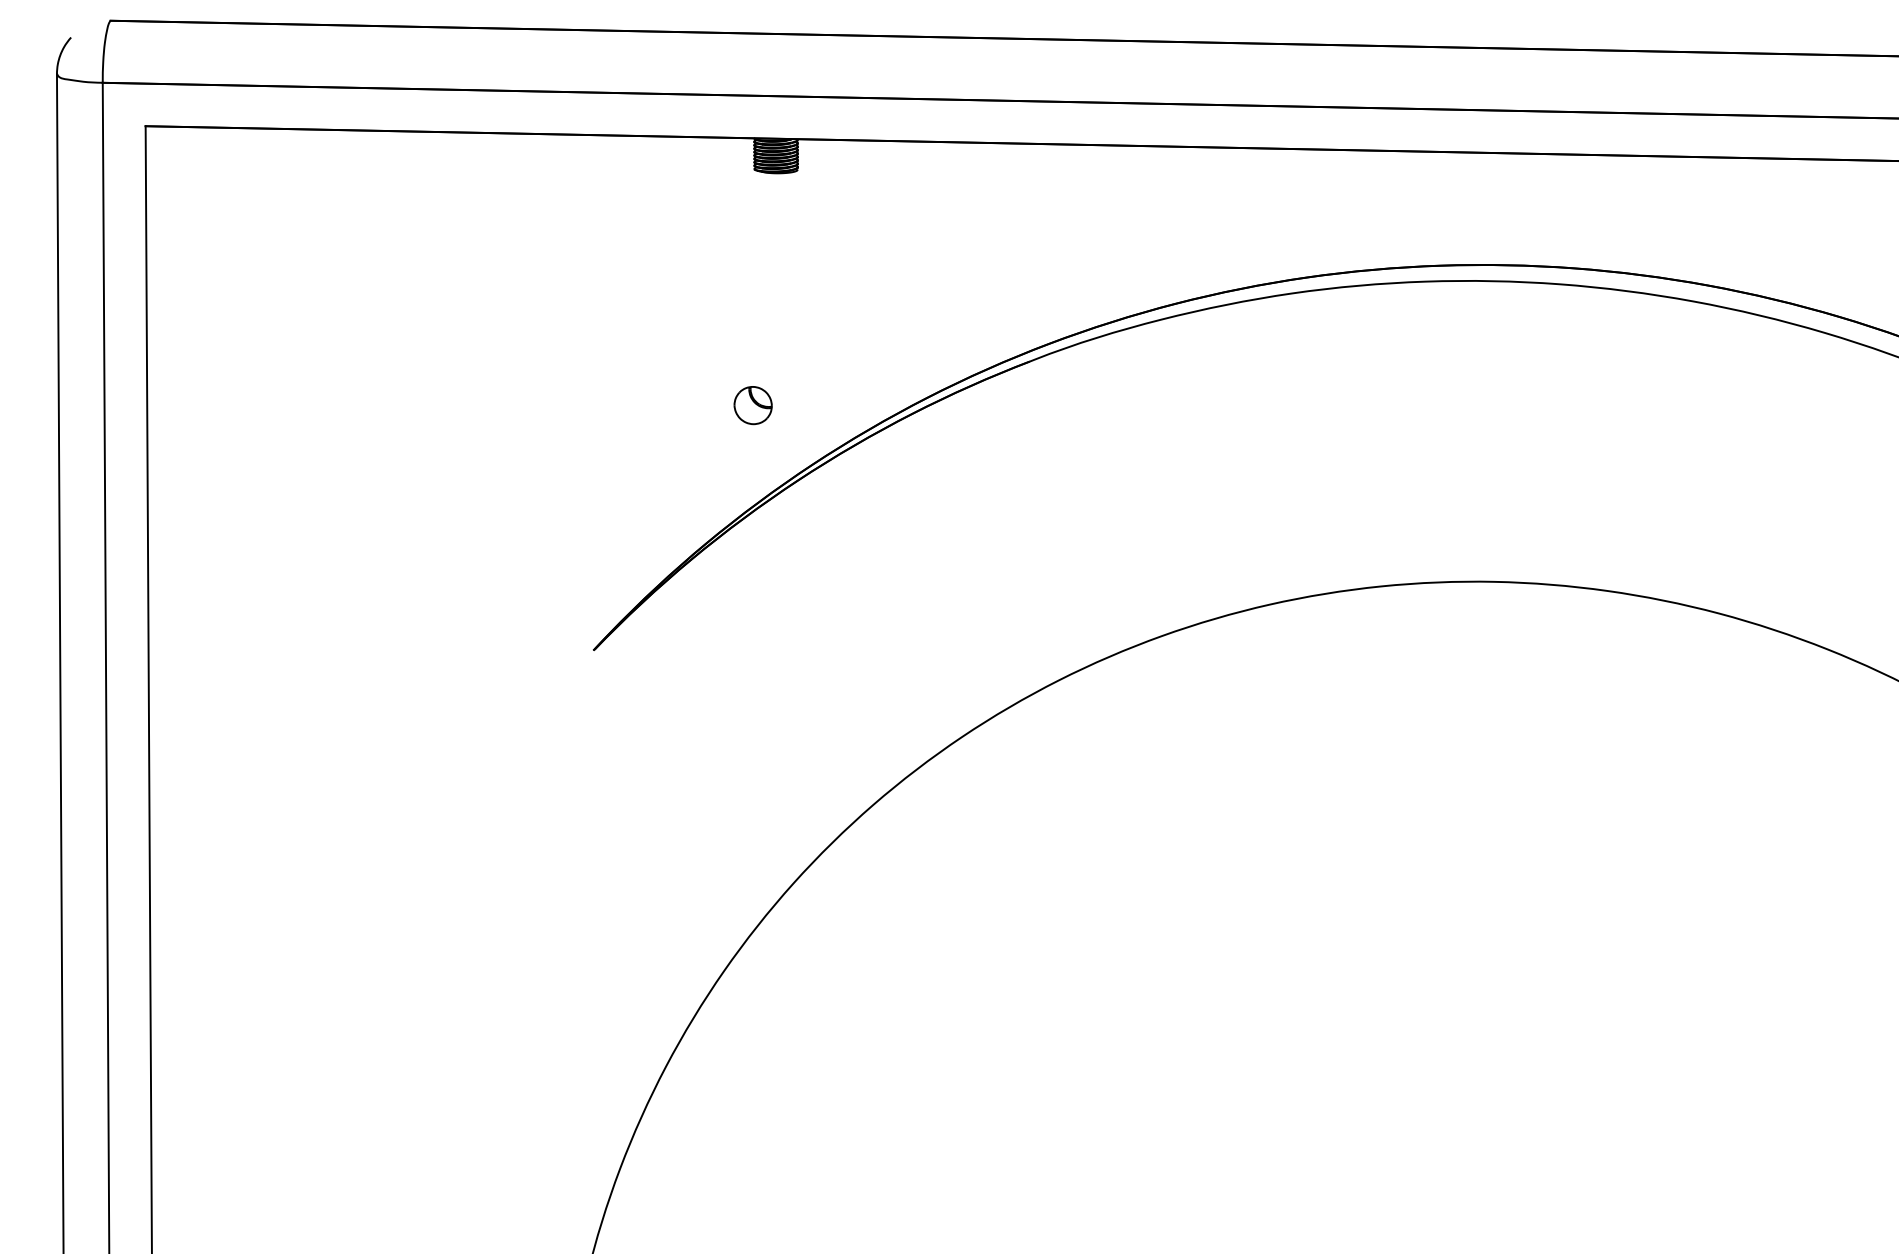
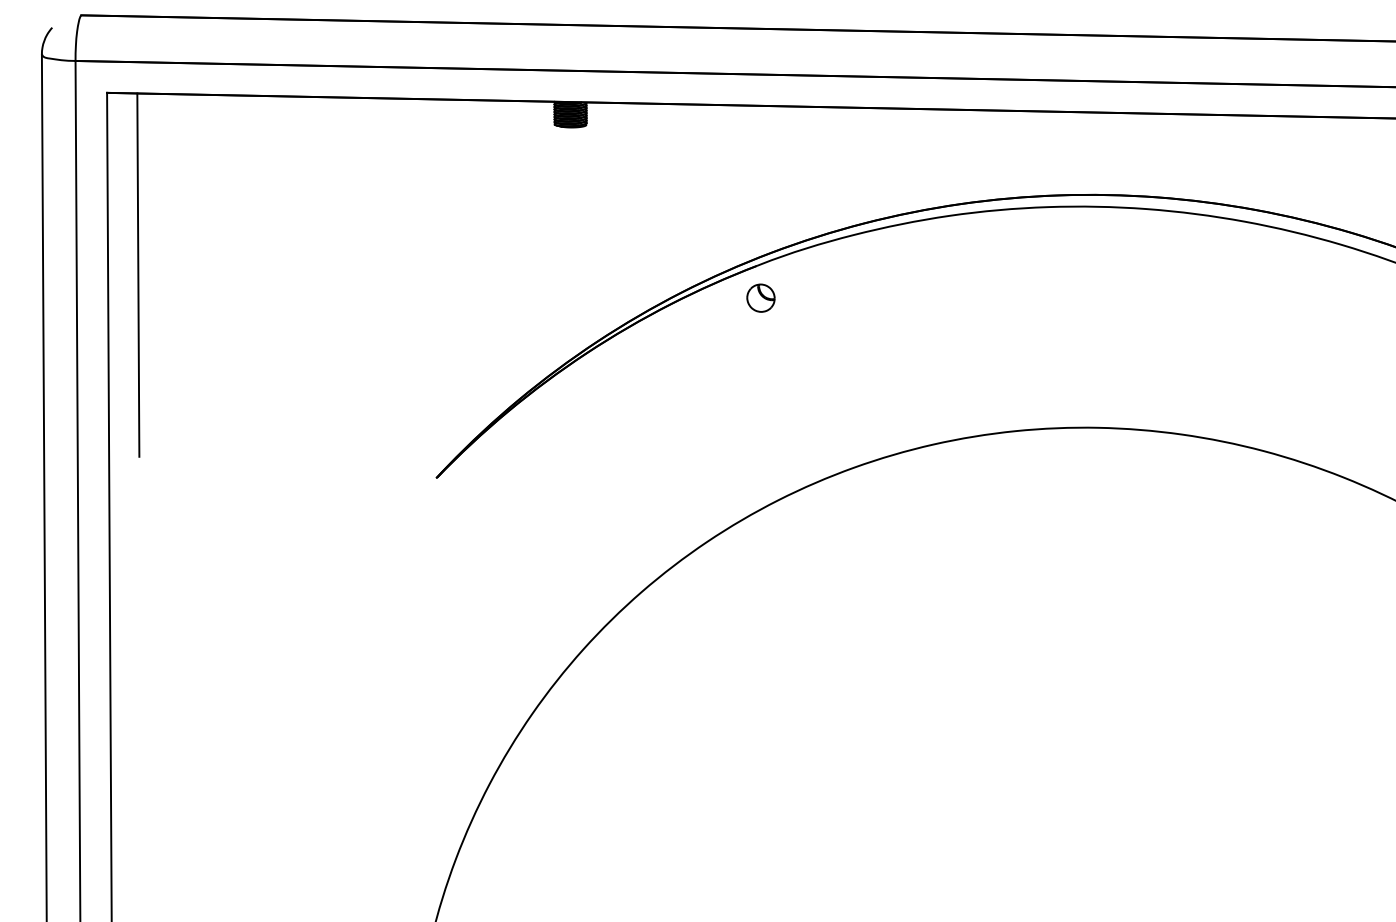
line: (187, 374) -> (137, 275), added
part: (752, 405) -> (760, 298), moved

